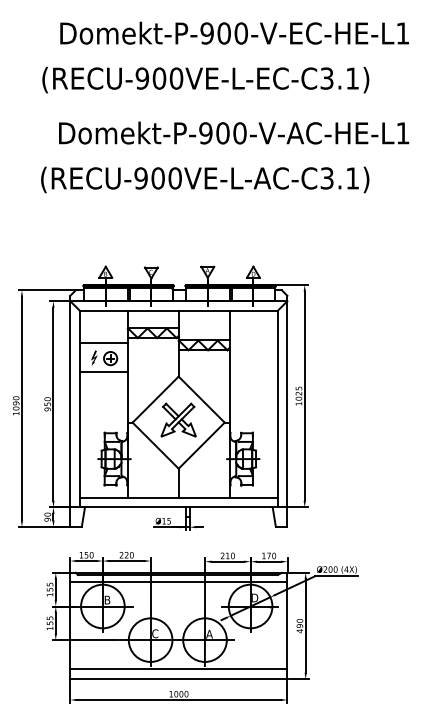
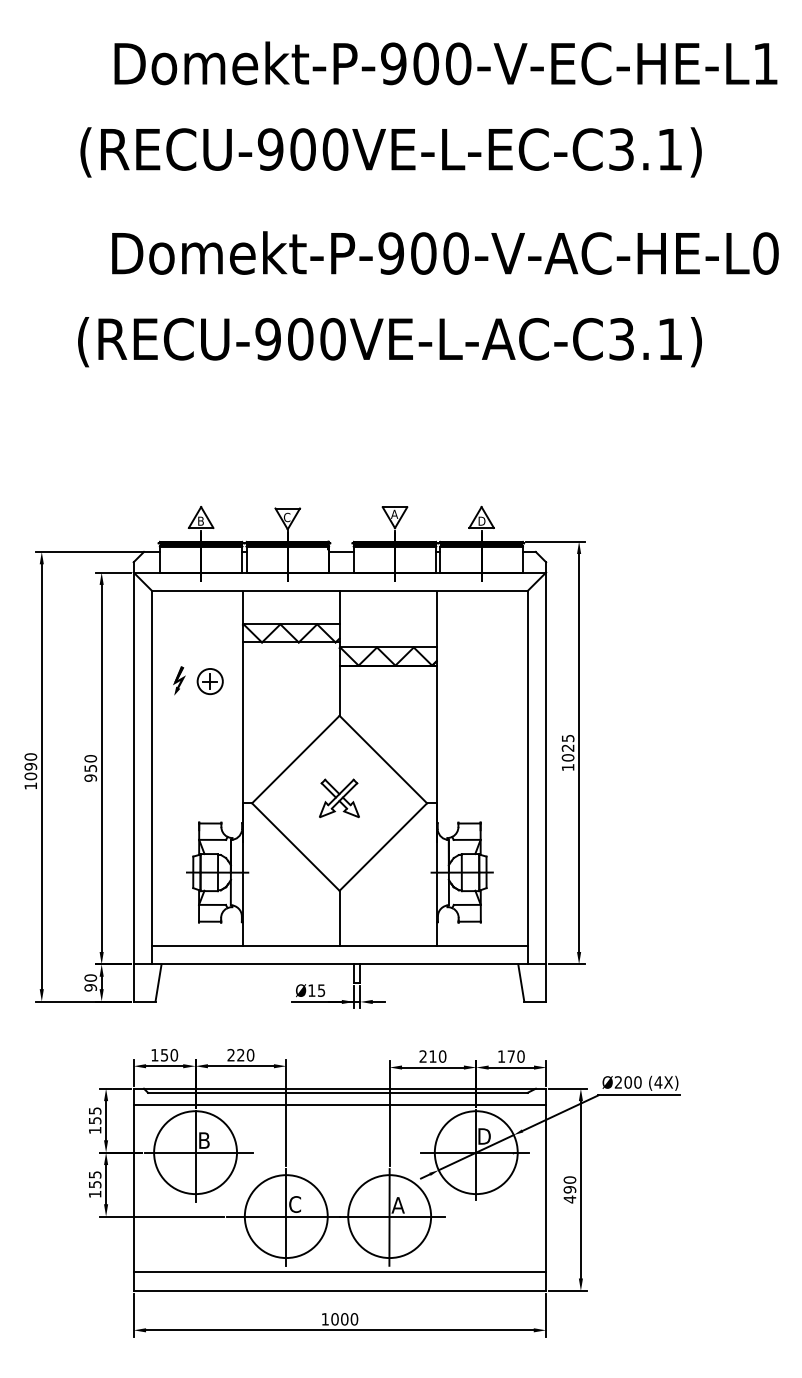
text: (402, 133) -> (764, 253), Domekt-P-900-V-AC-HE-L1 -> Domekt-P-900-V-AC-HE-L0
line: (103, 343) -> (196, 652), removed
line: (103, 372) -> (196, 708), removed
part: (178, 419) -> (339, 797), size x0.6

